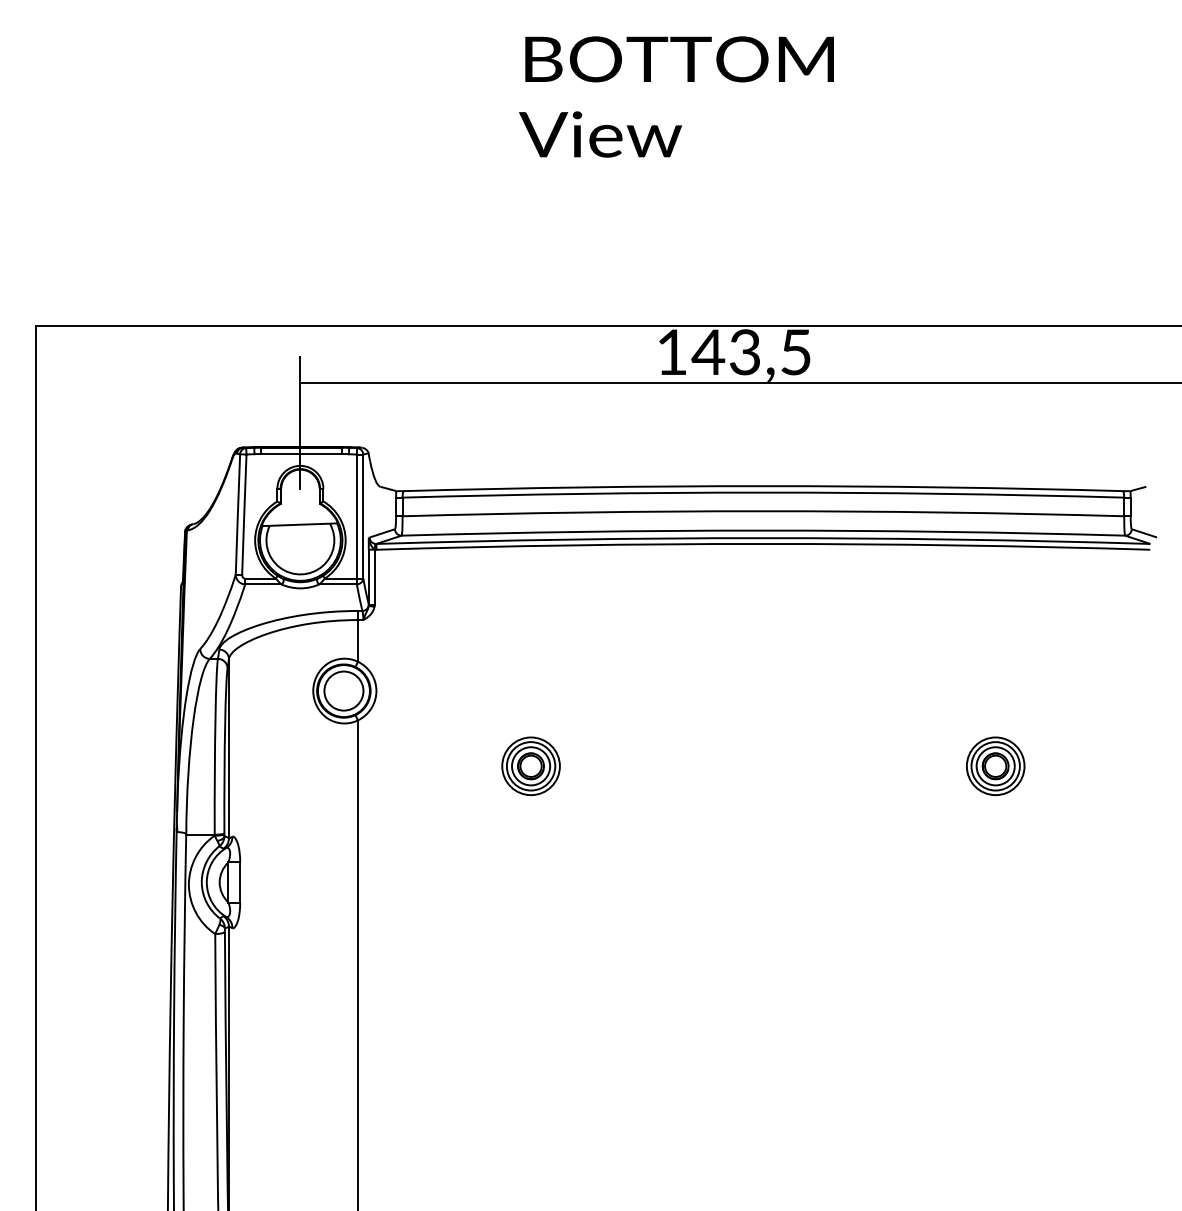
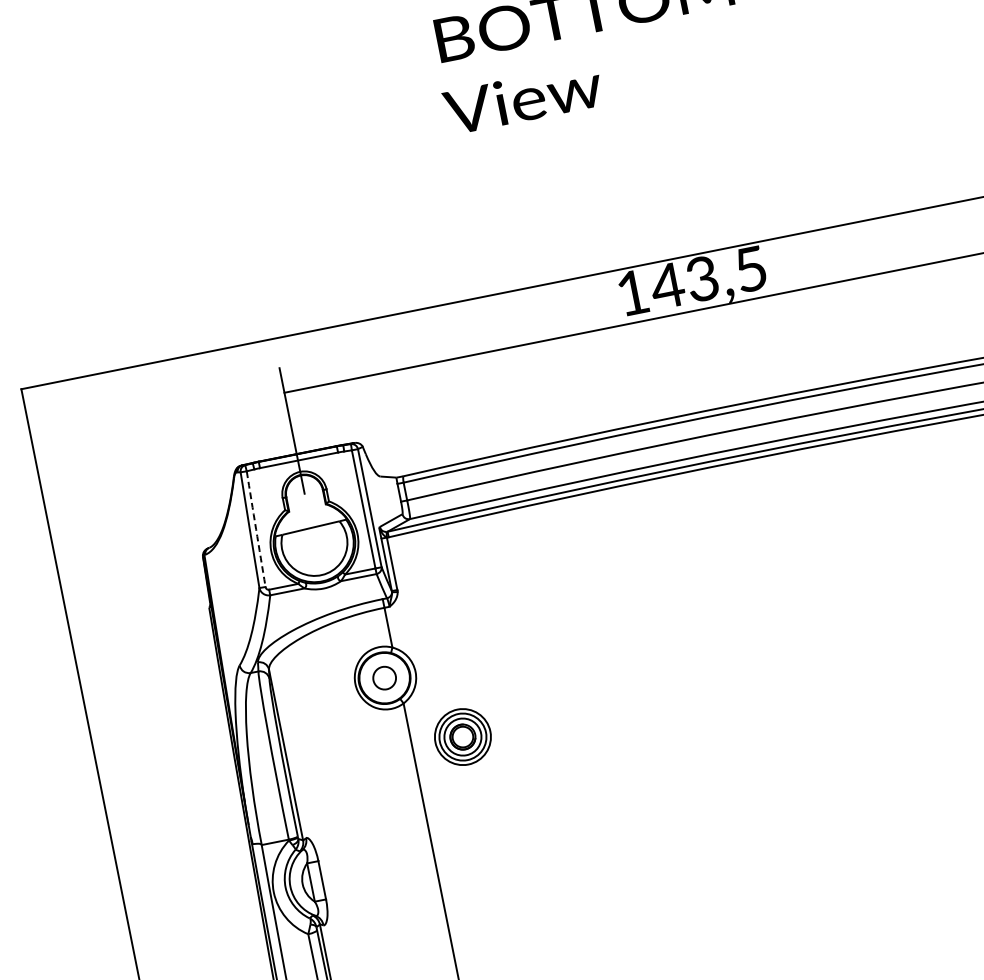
arc: (244, 514) -> (256, 528), solid -> dashed
circle: (343, 690) -> (384, 677), size x0.6
part: (530, 765) -> (462, 736), moved

